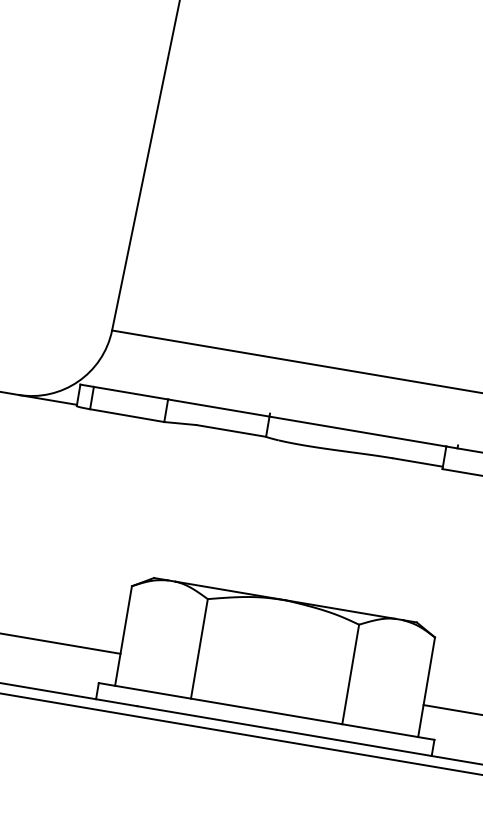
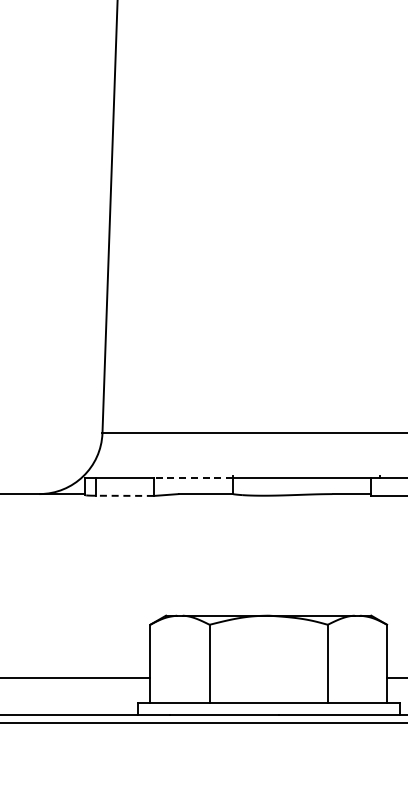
line: (218, 408) -> (193, 478), solid -> dashed
line: (126, 415) -> (124, 495), solid -> dashed

